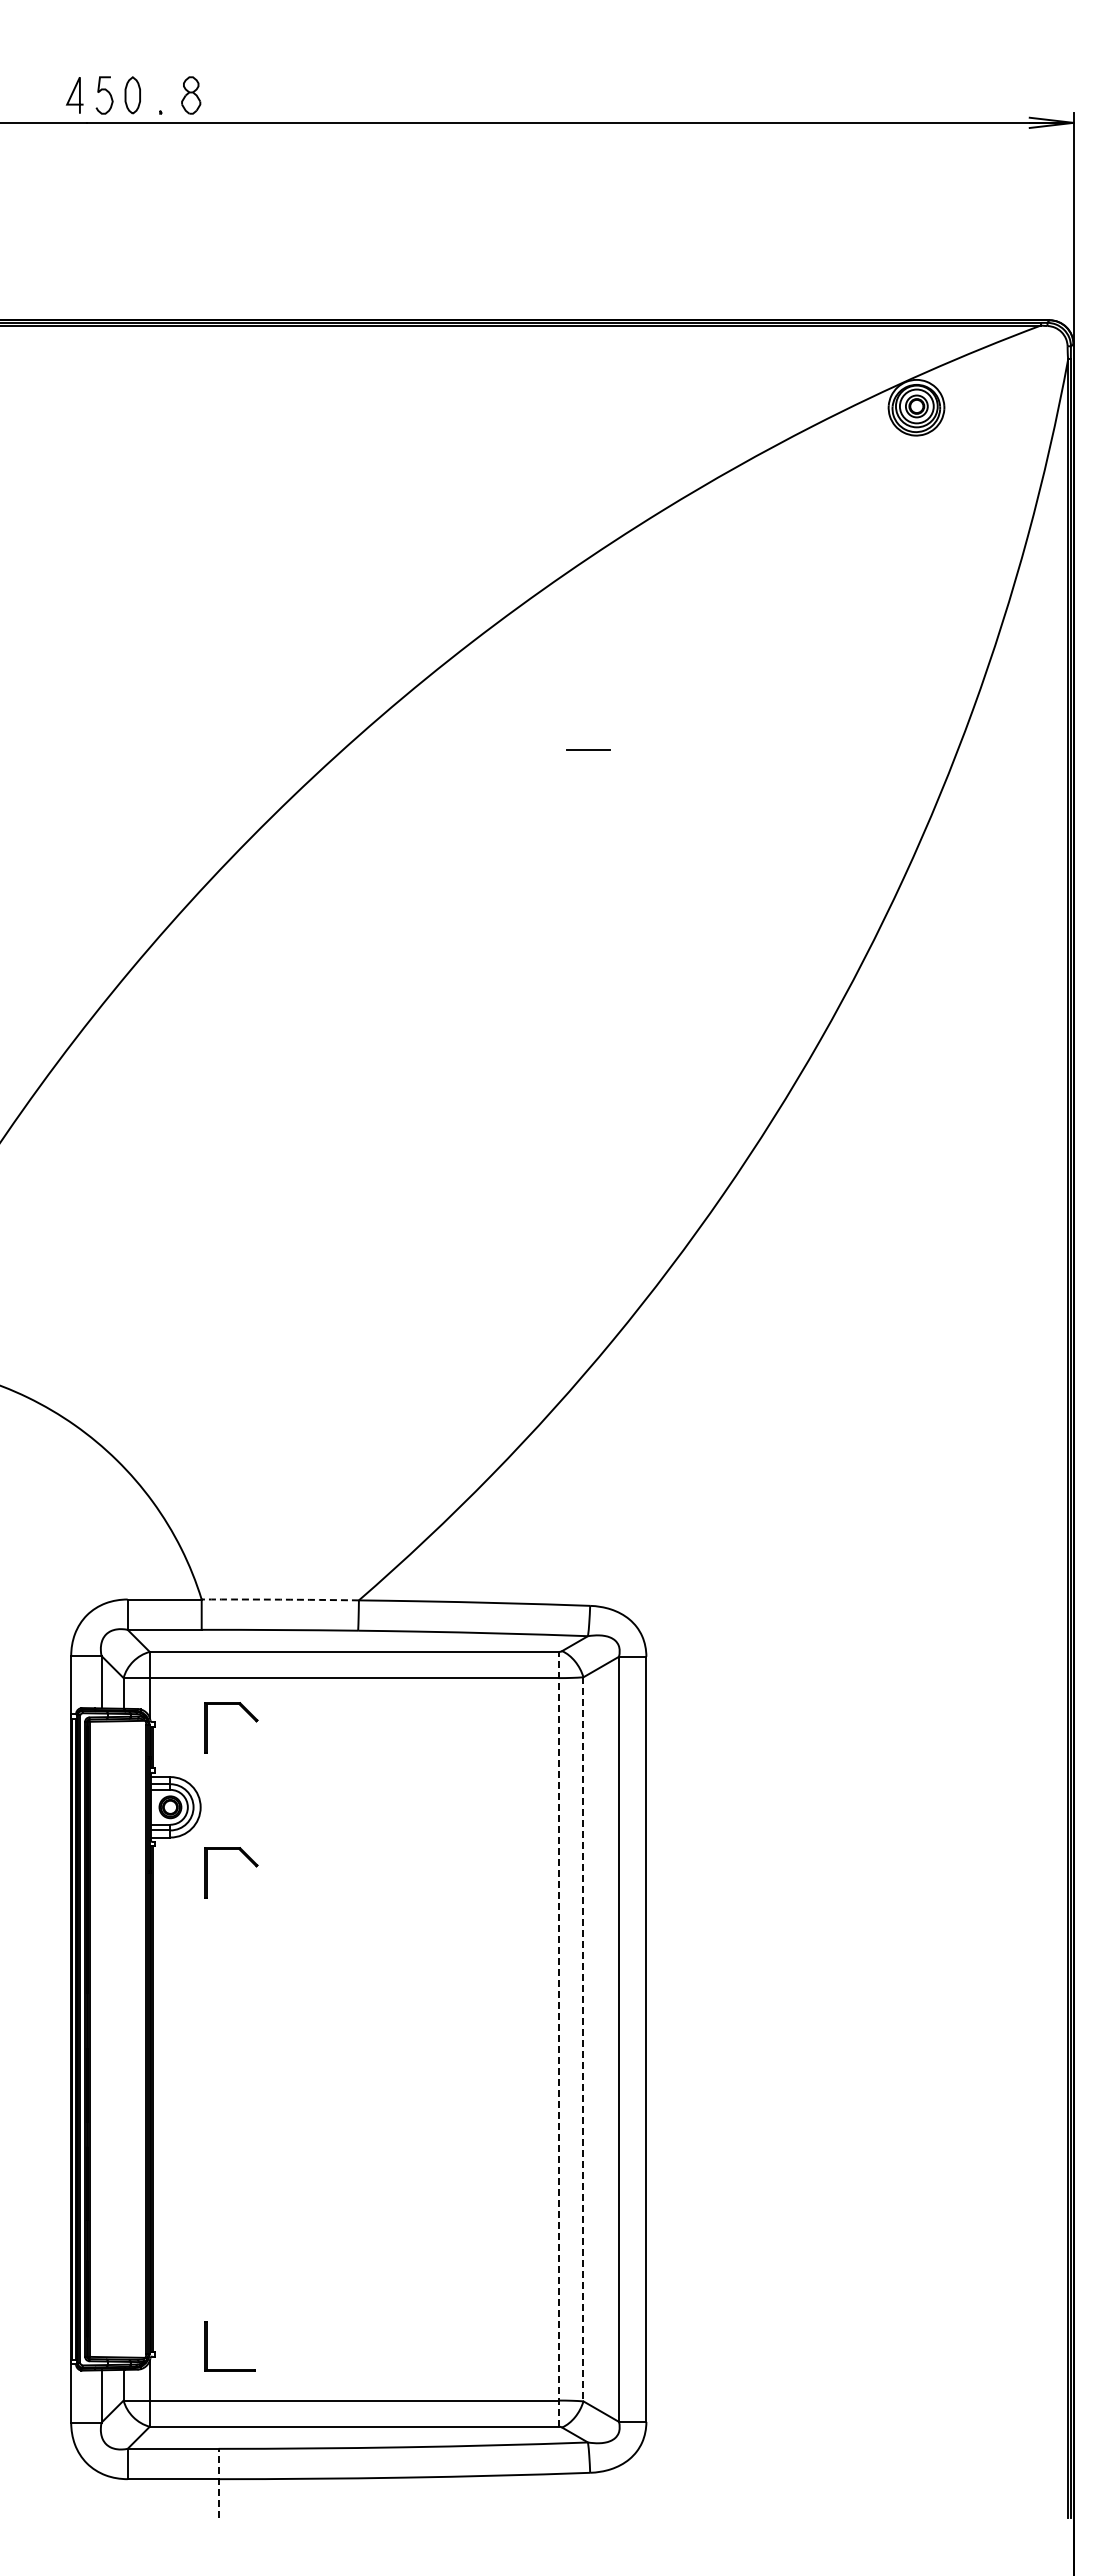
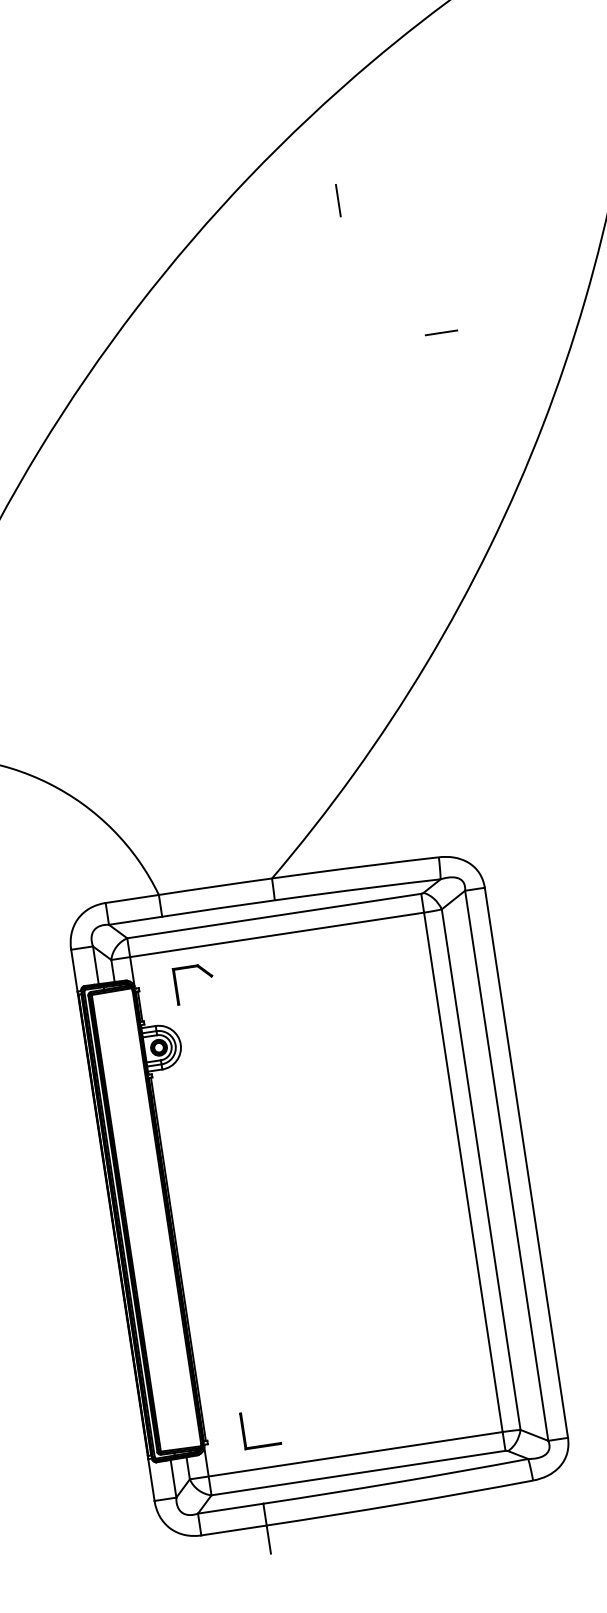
line: (588, 692) -> (338, 200), added
line: (588, 749) -> (441, 332), moved
arc: (280, 1599) -> (215, 886), dashed -> solid
part: (246, 1857) -> (219, 1075), removed
line: (558, 2038) -> (463, 1171), dashed -> solid
line: (583, 2039) -> (481, 1169), dashed -> solid
line: (218, 2483) -> (267, 1528), dashed -> solid

